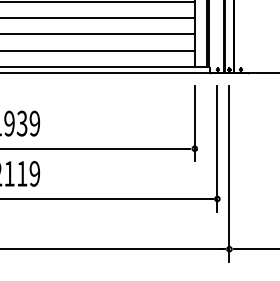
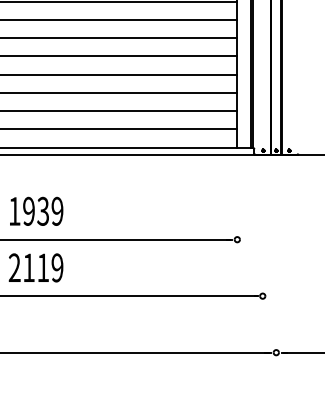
line: (194, 123) -> (237, 211), removed
line: (217, 148) -> (262, 239), removed
line: (229, 173) -> (276, 267), removed

